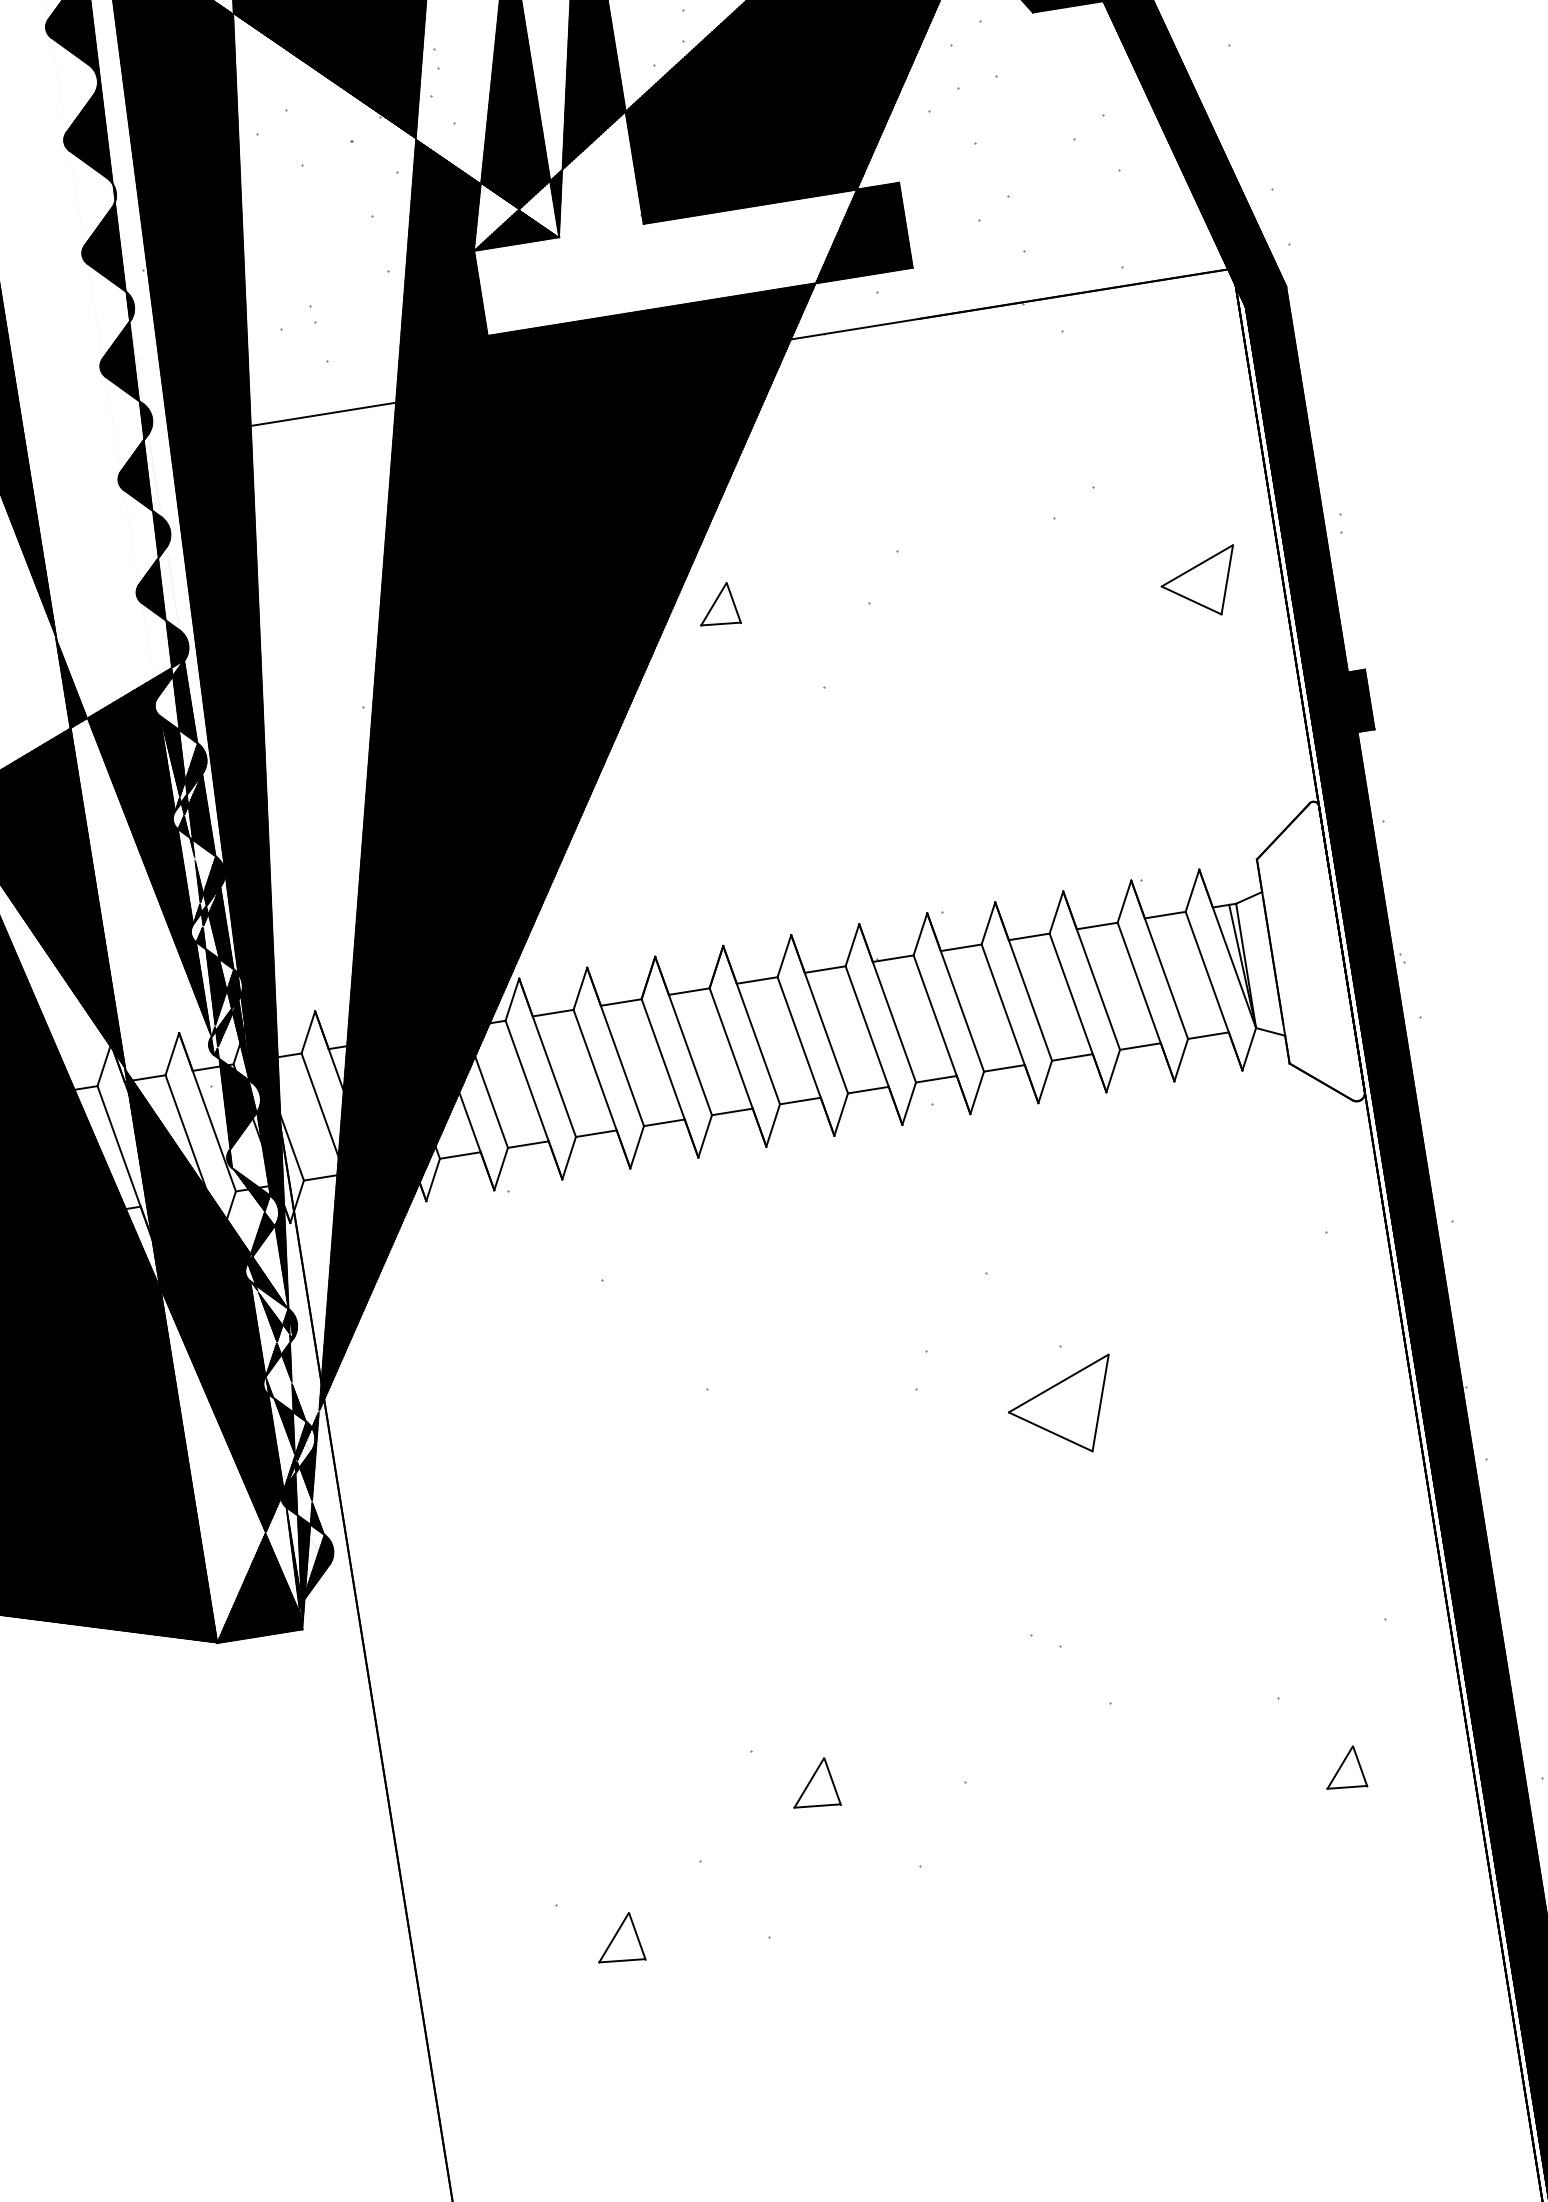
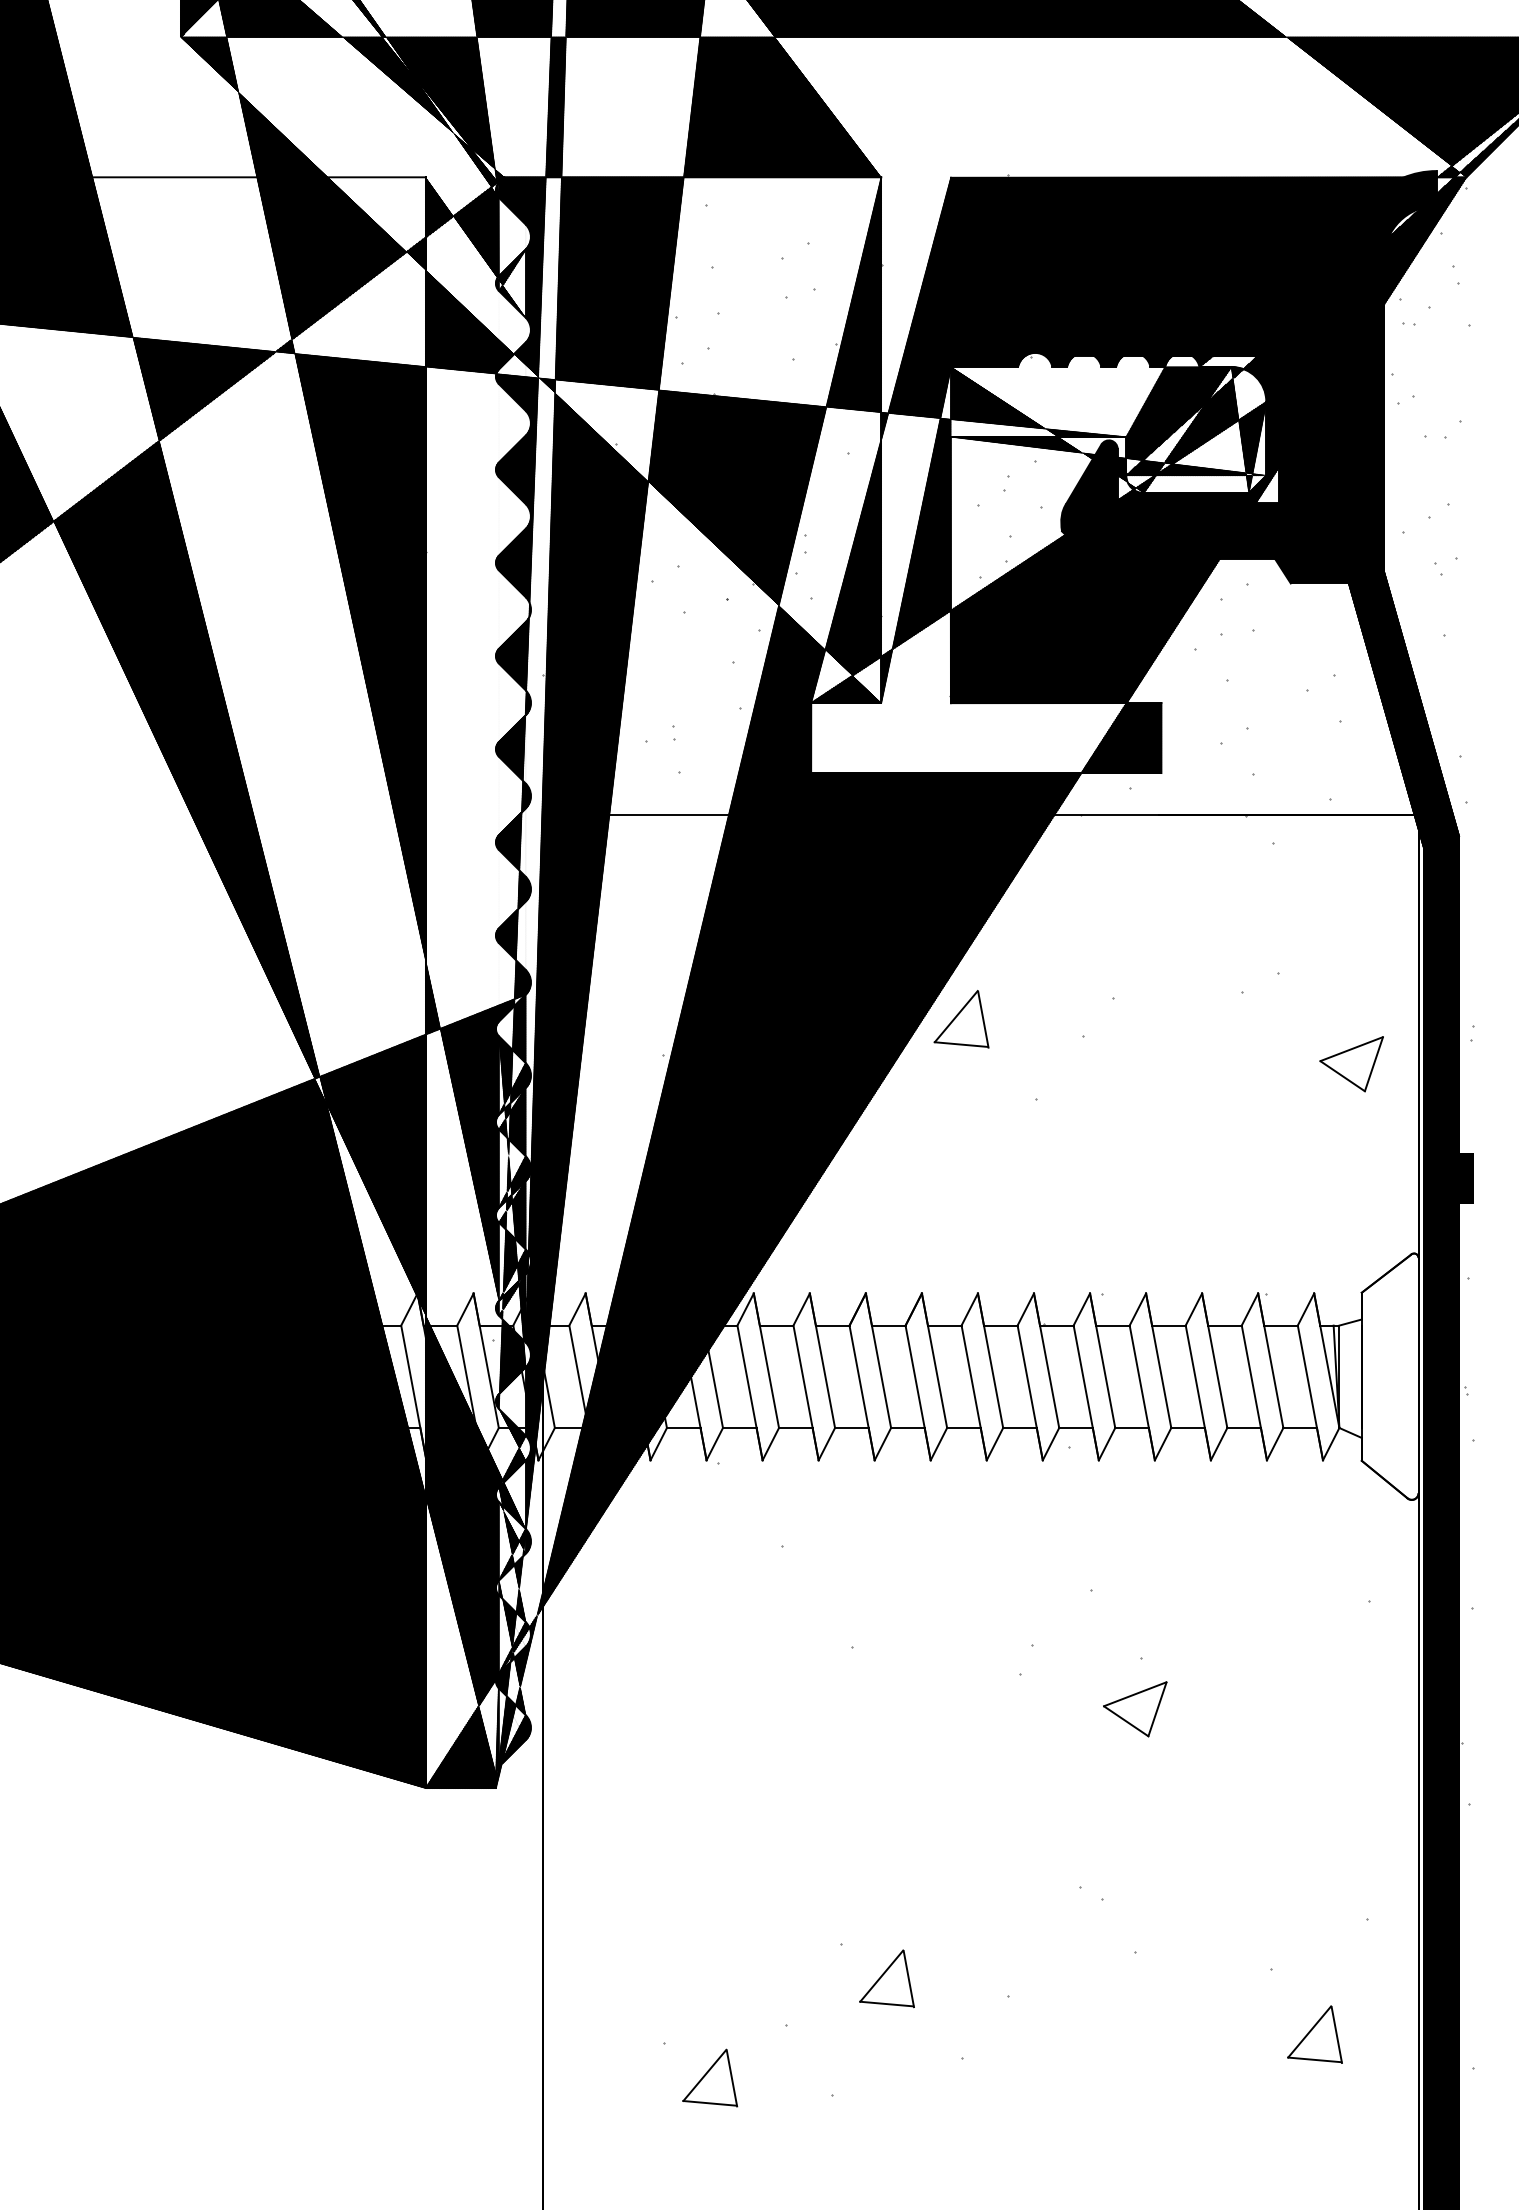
part: (718, 605) -> (961, 1019), size x1.67
part: (1063, 1409) -> (1135, 1709), size x0.71
part: (1343, 1768) -> (1314, 2034), size x1.67
part: (813, 1784) -> (886, 1978), size x1.43
part: (619, 1938) -> (710, 2077), size x1.43

